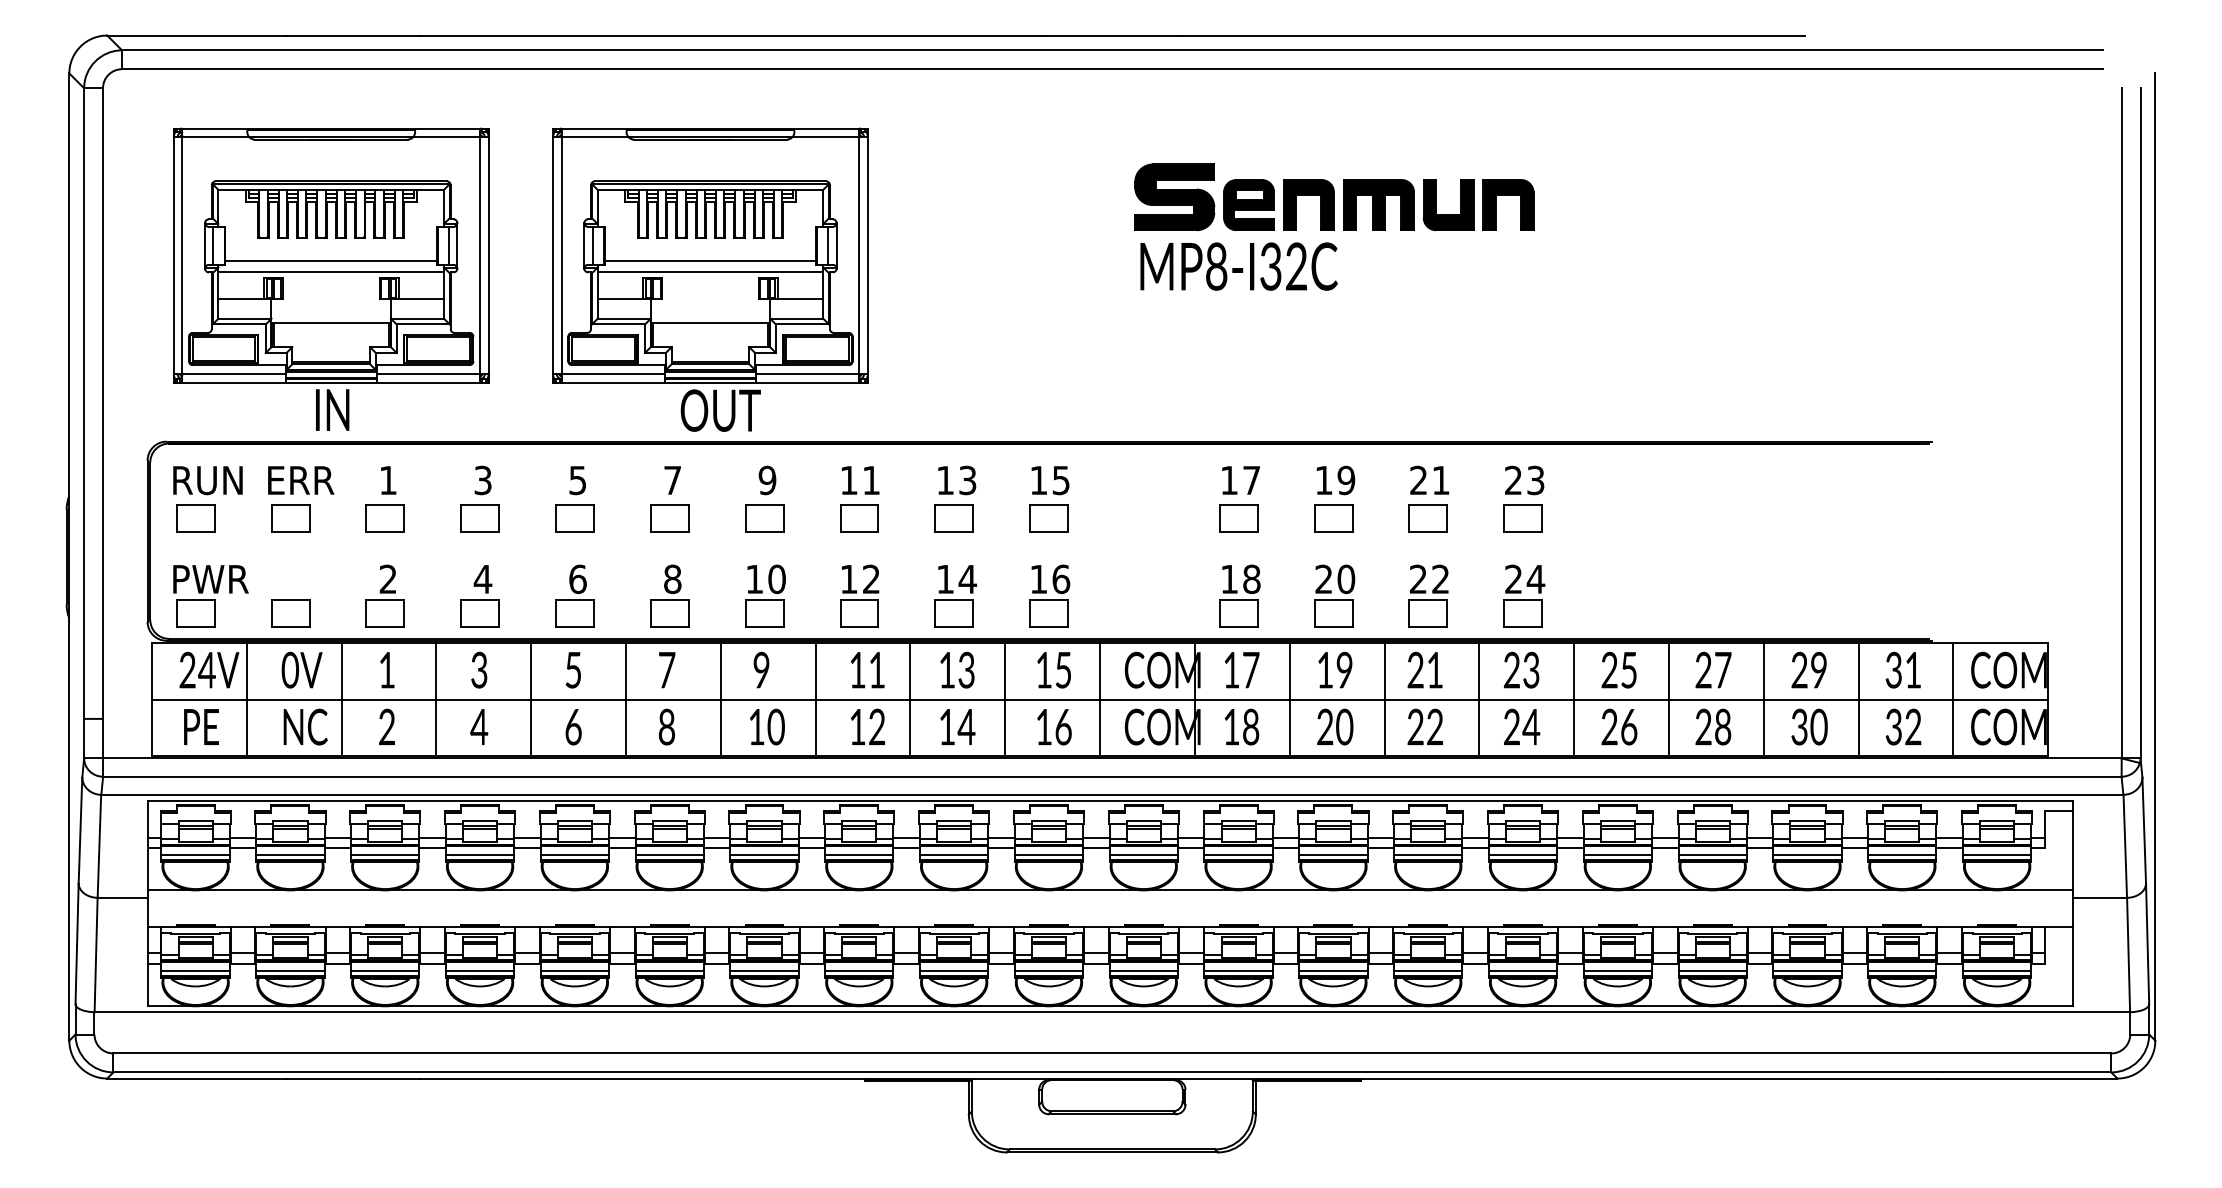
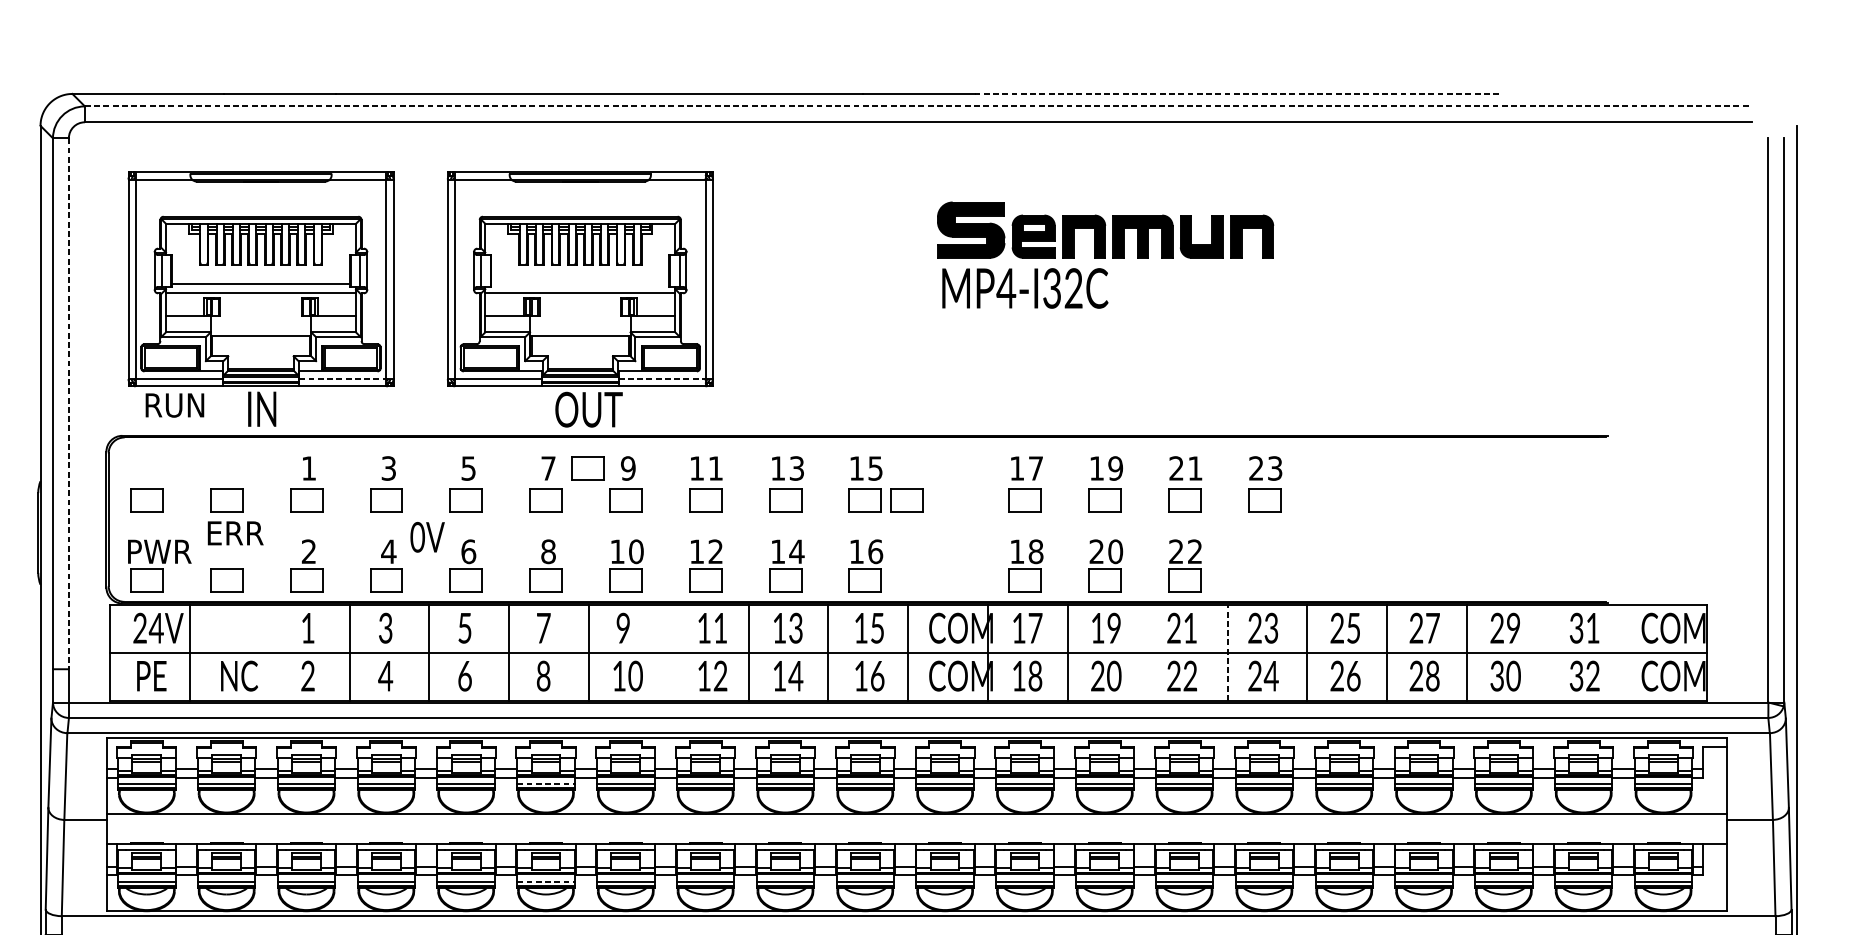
line: (1491, 35) -> (1237, 93), solid -> dashed
line: (1112, 50) -> (918, 106), solid -> dashed
line: (710, 260) -> (580, 283), removed
text: (1216, 266) -> (1006, 288), MP8-I32C -> MP4-I32C
line: (428, 374) -> (342, 379), solid -> dashed
line: (807, 374) -> (661, 379), solid -> dashed
line: (103, 404) -> (69, 404), solid -> dashed
text: (207, 480) -> (174, 405), moved
text: (301, 480) -> (235, 533), moved
part: (719, 480) -> (587, 468), added
part: (1098, 518) -> (906, 500), added
part: (1524, 595) -> (1265, 565), removed
text: (301, 669) -> (427, 536), moved
line: (341, 699) -> (269, 652), removed
line: (815, 699) -> (668, 652), removed
line: (1384, 699) -> (1147, 652), removed
line: (1479, 699) -> (1227, 652), solid -> dashed
line: (1858, 699) -> (1546, 652), removed
line: (1953, 699) -> (1626, 652), removed
line: (670, 855) -> (546, 784), solid -> dashed
line: (670, 971) -> (546, 881), solid -> dashed

